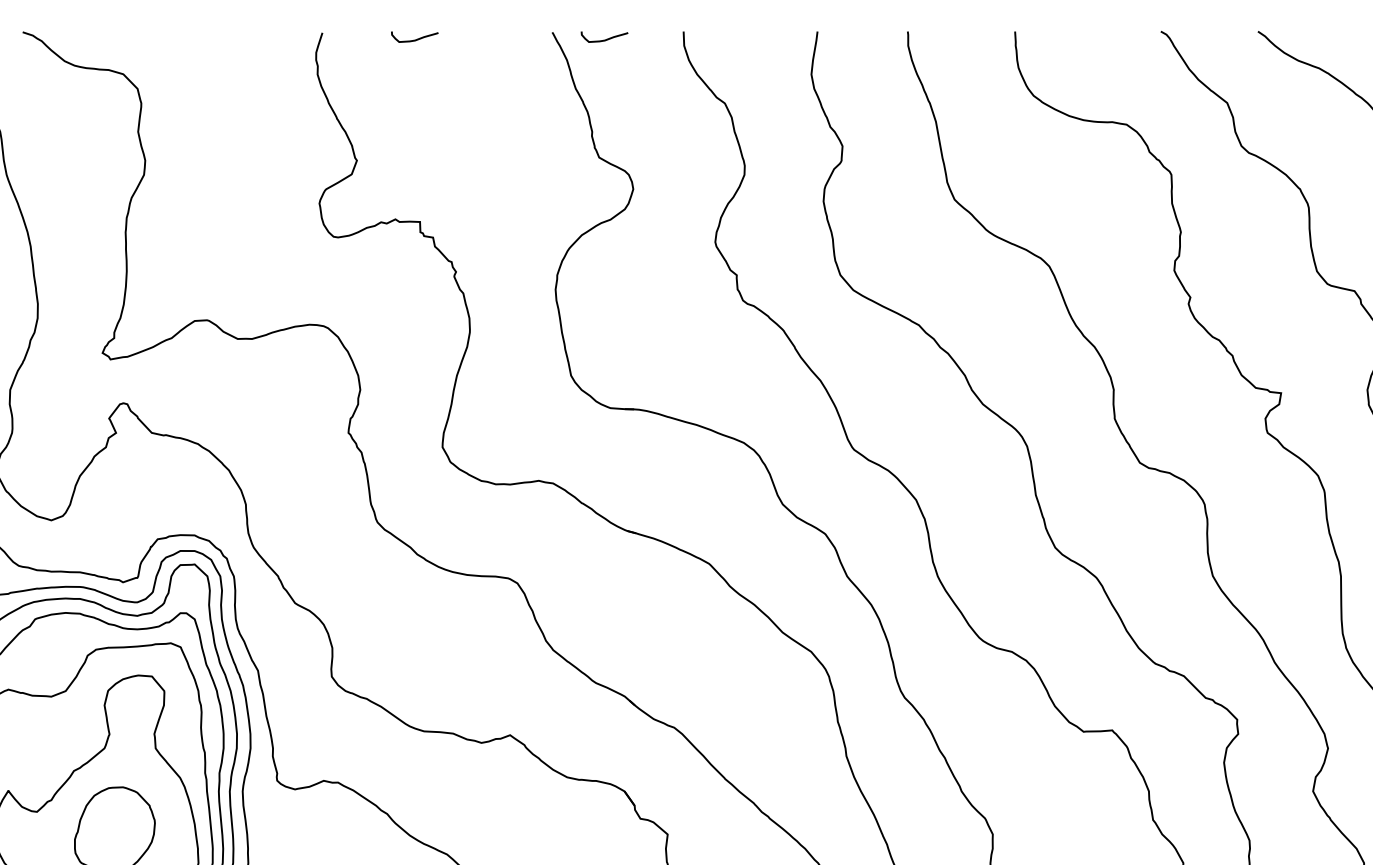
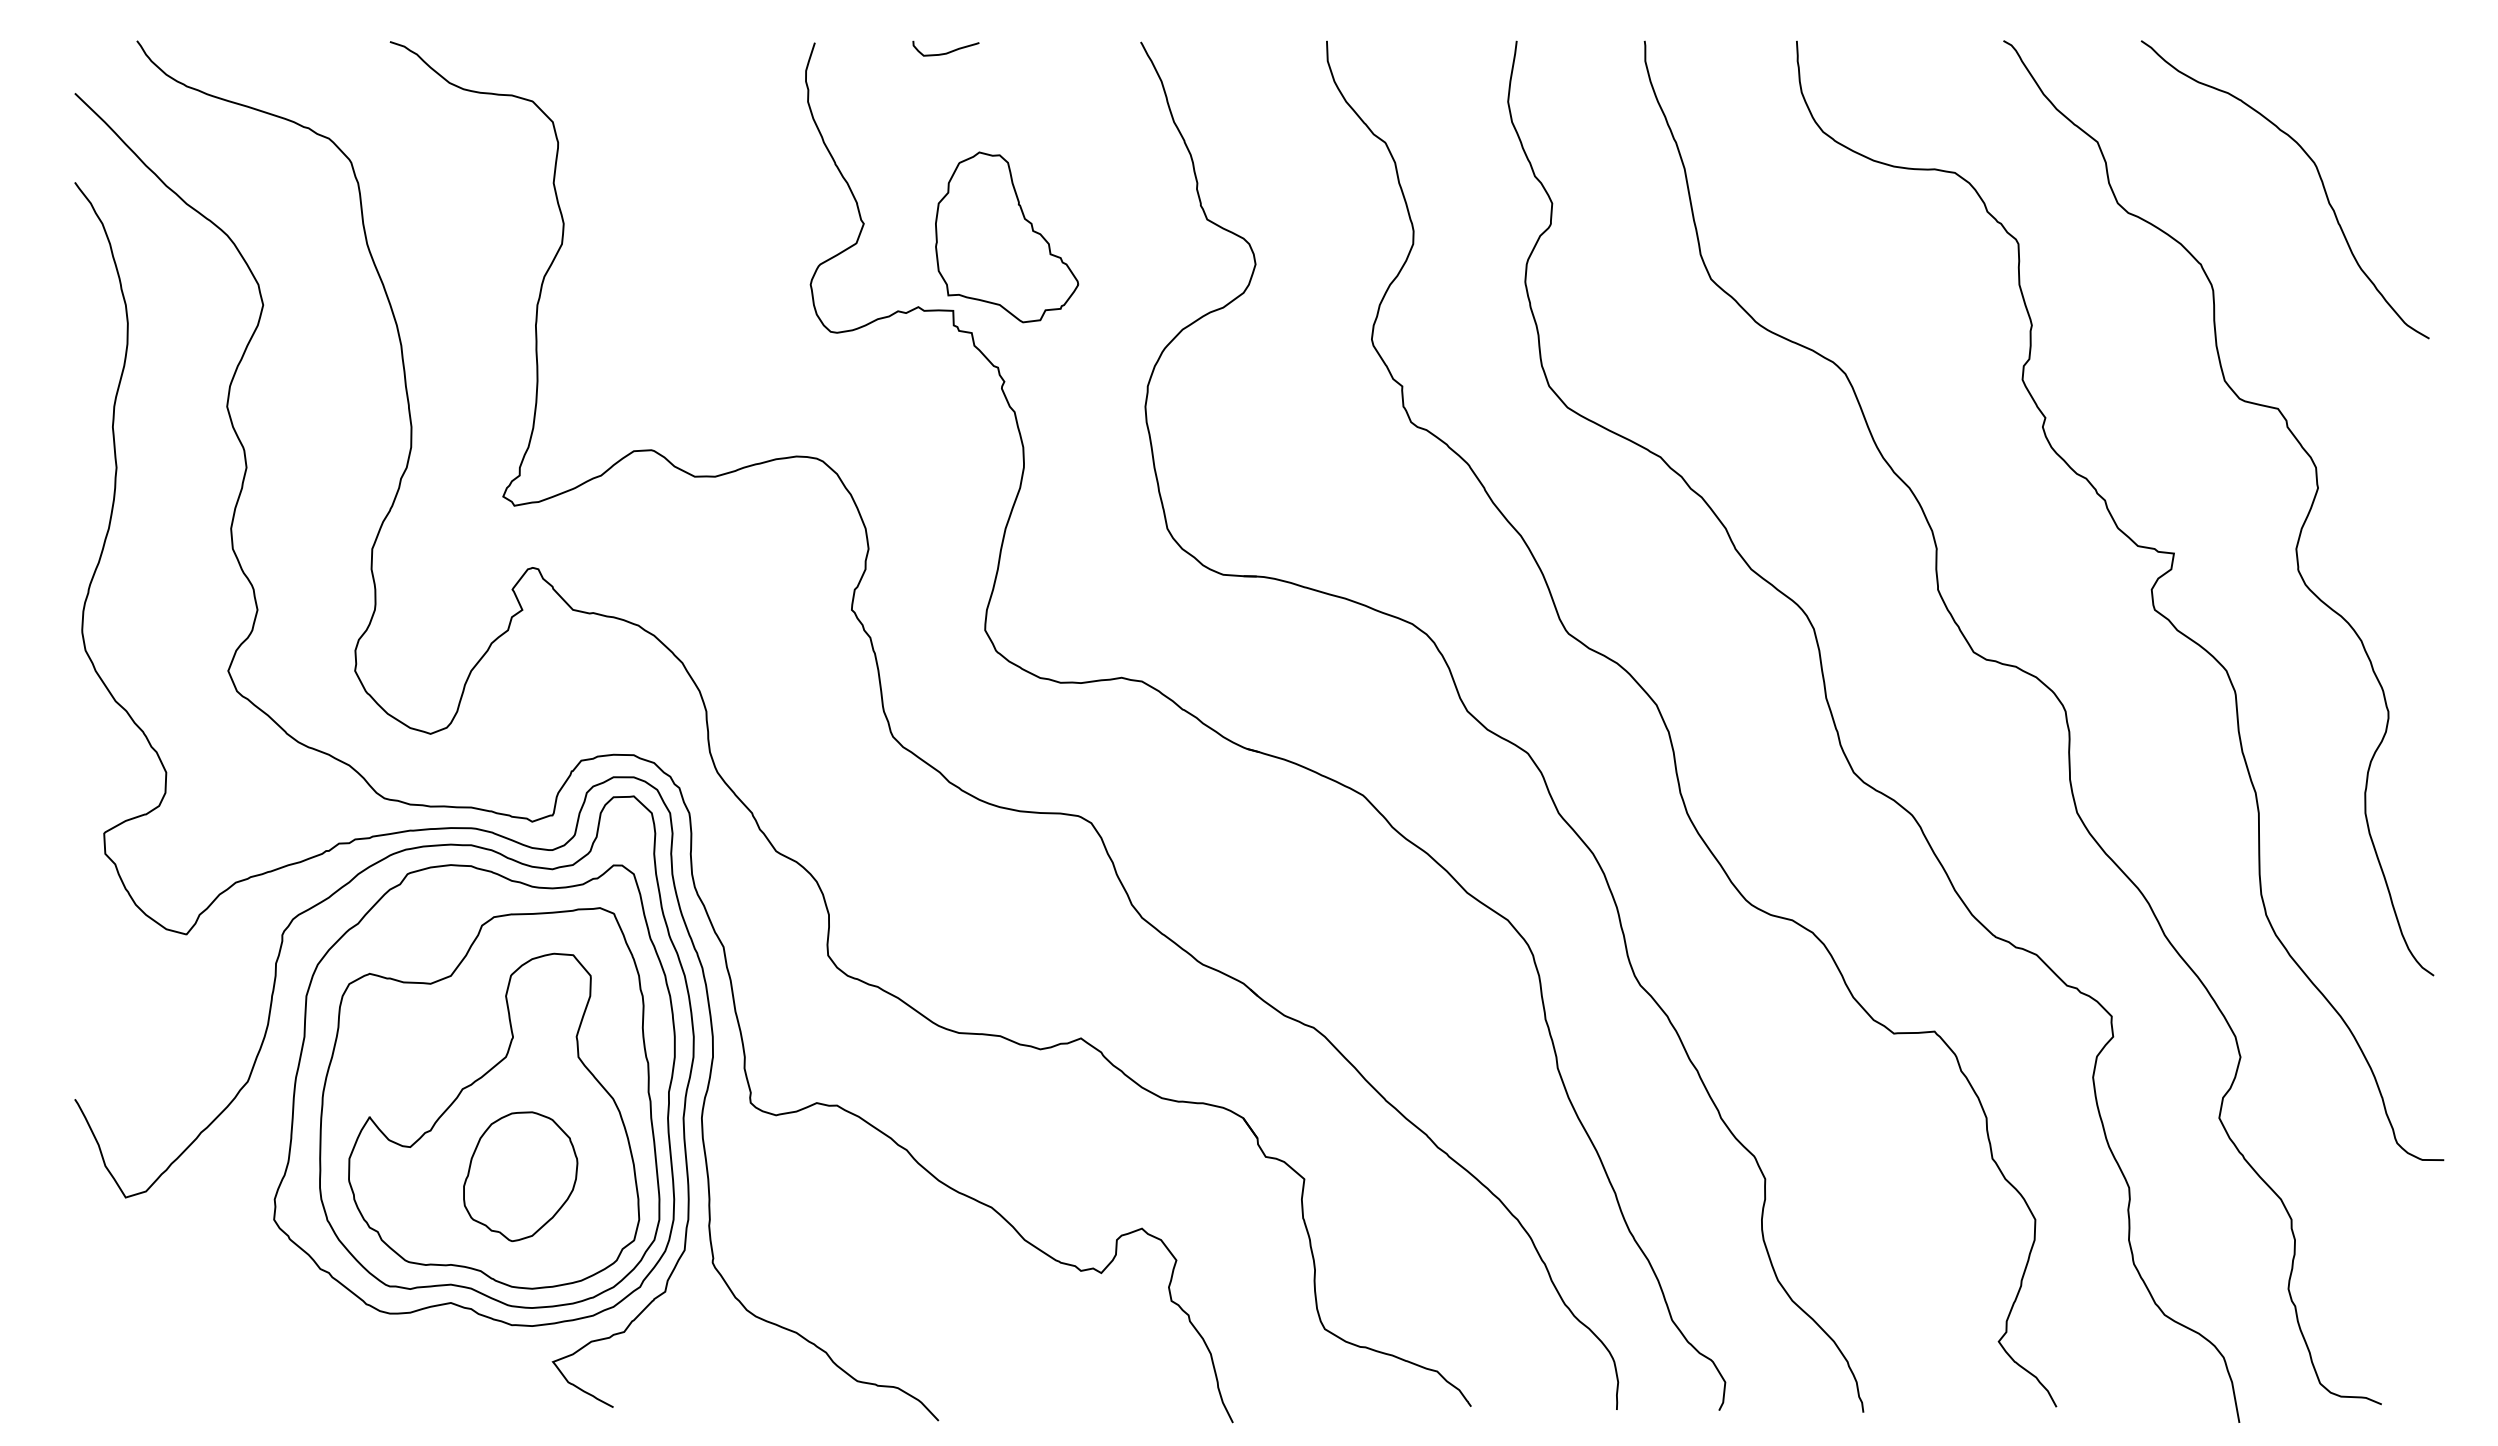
curve: (604, 39) -> (1214, 52), removed
part: (458, 170) -> (1007, 237), added

